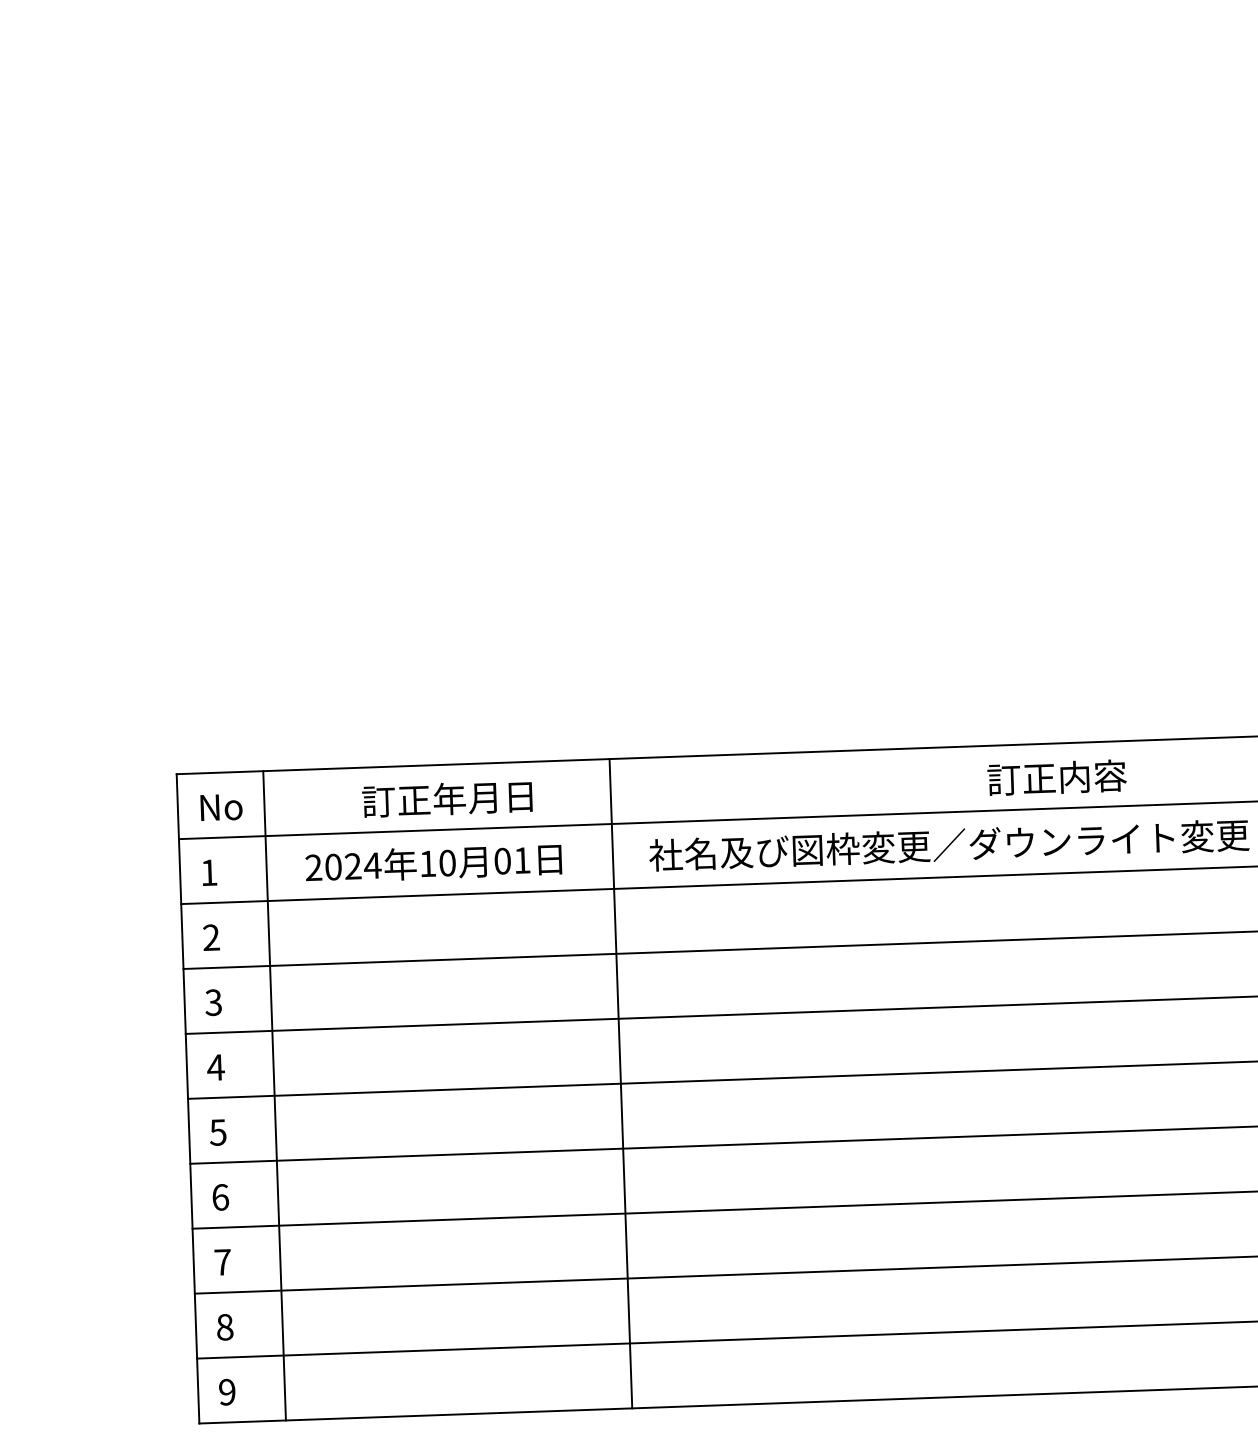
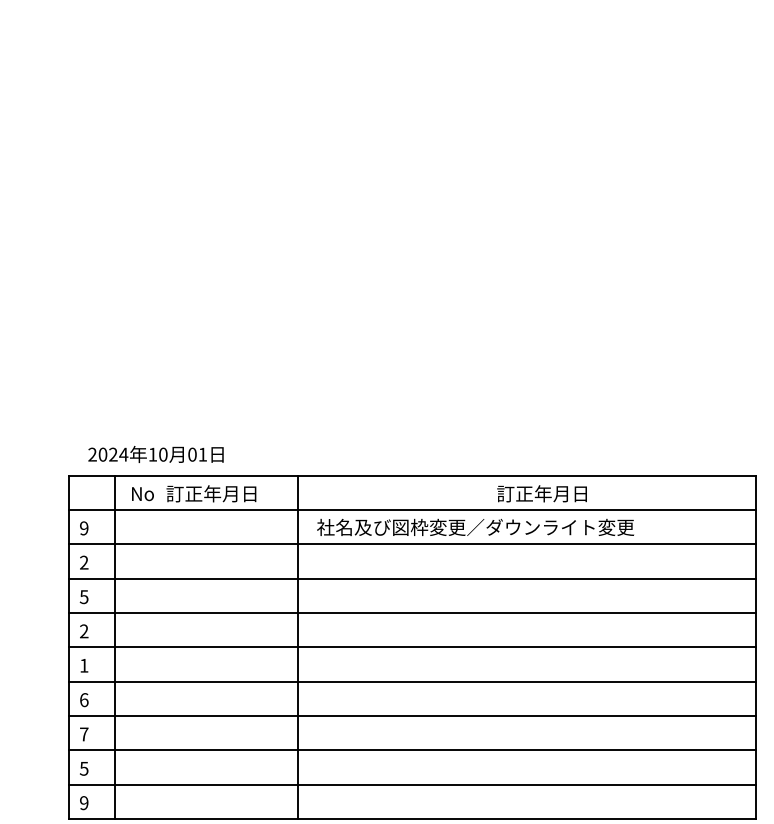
text: (1107, 775) -> (560, 493), 訂正内容 -> 訂正年月日
text: (220, 808) -> (142, 494), moved
text: (432, 863) -> (155, 454), moved
text: (209, 872) -> (84, 528), 1 -> 9
text: (214, 1001) -> (84, 596), 3 -> 5
text: (214, 1067) -> (83, 631), 4 -> 2
text: (218, 1132) -> (84, 665), 5 -> 1
text: (225, 1326) -> (84, 768), 8 -> 5

